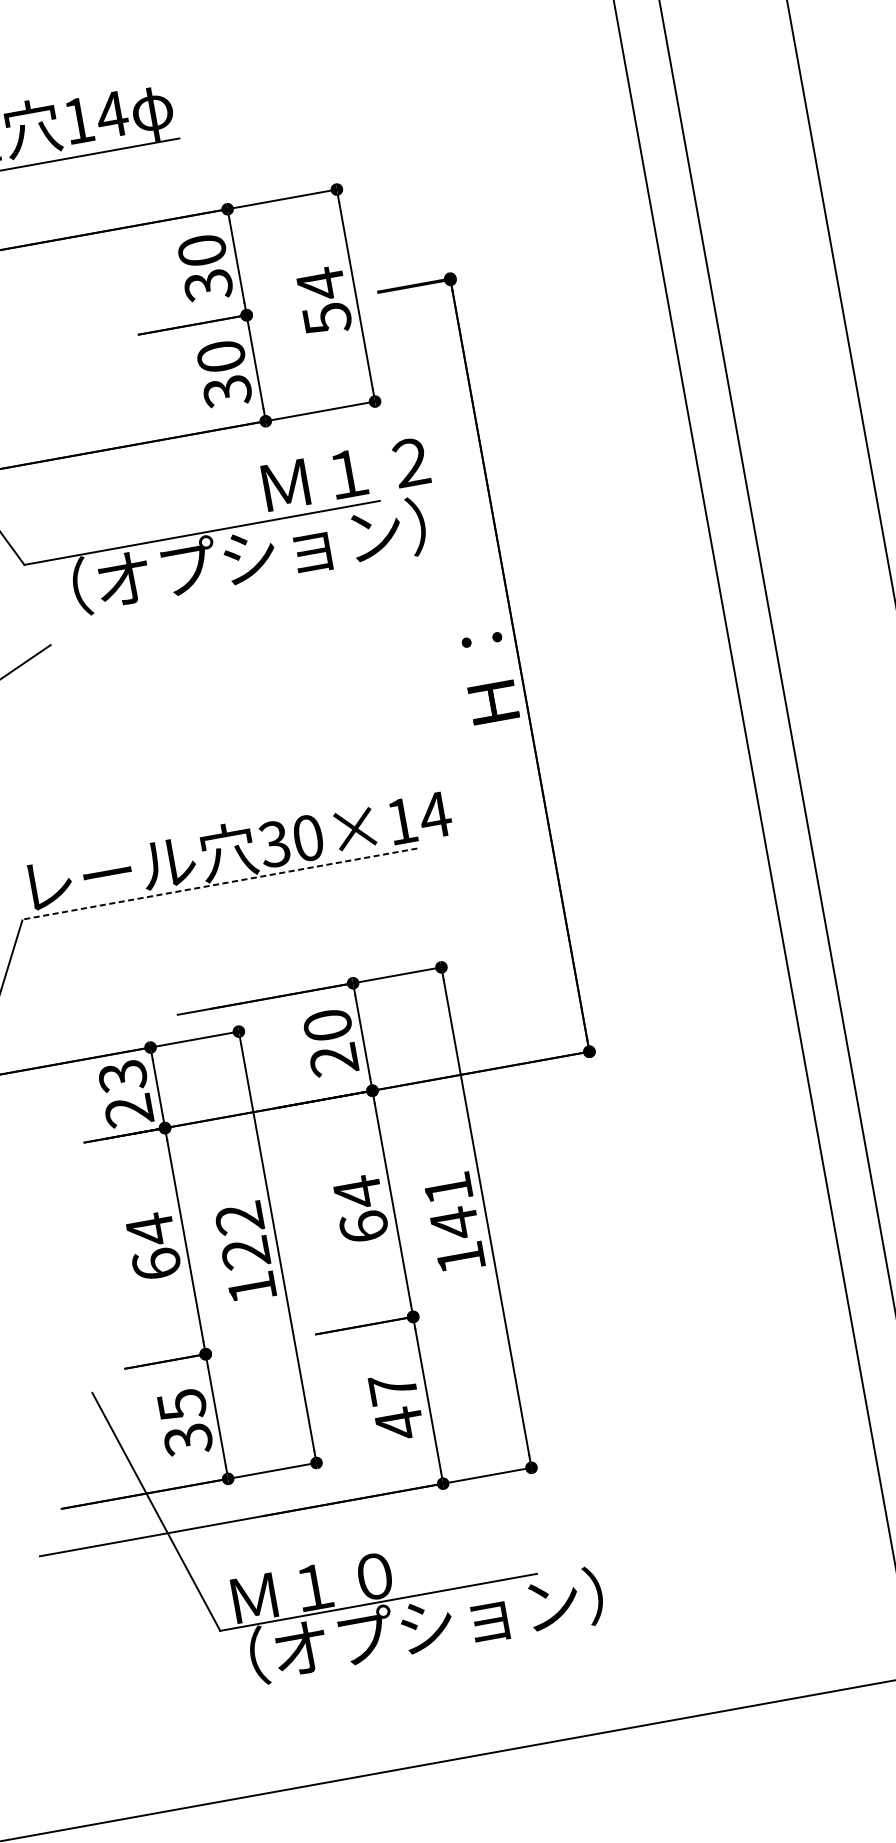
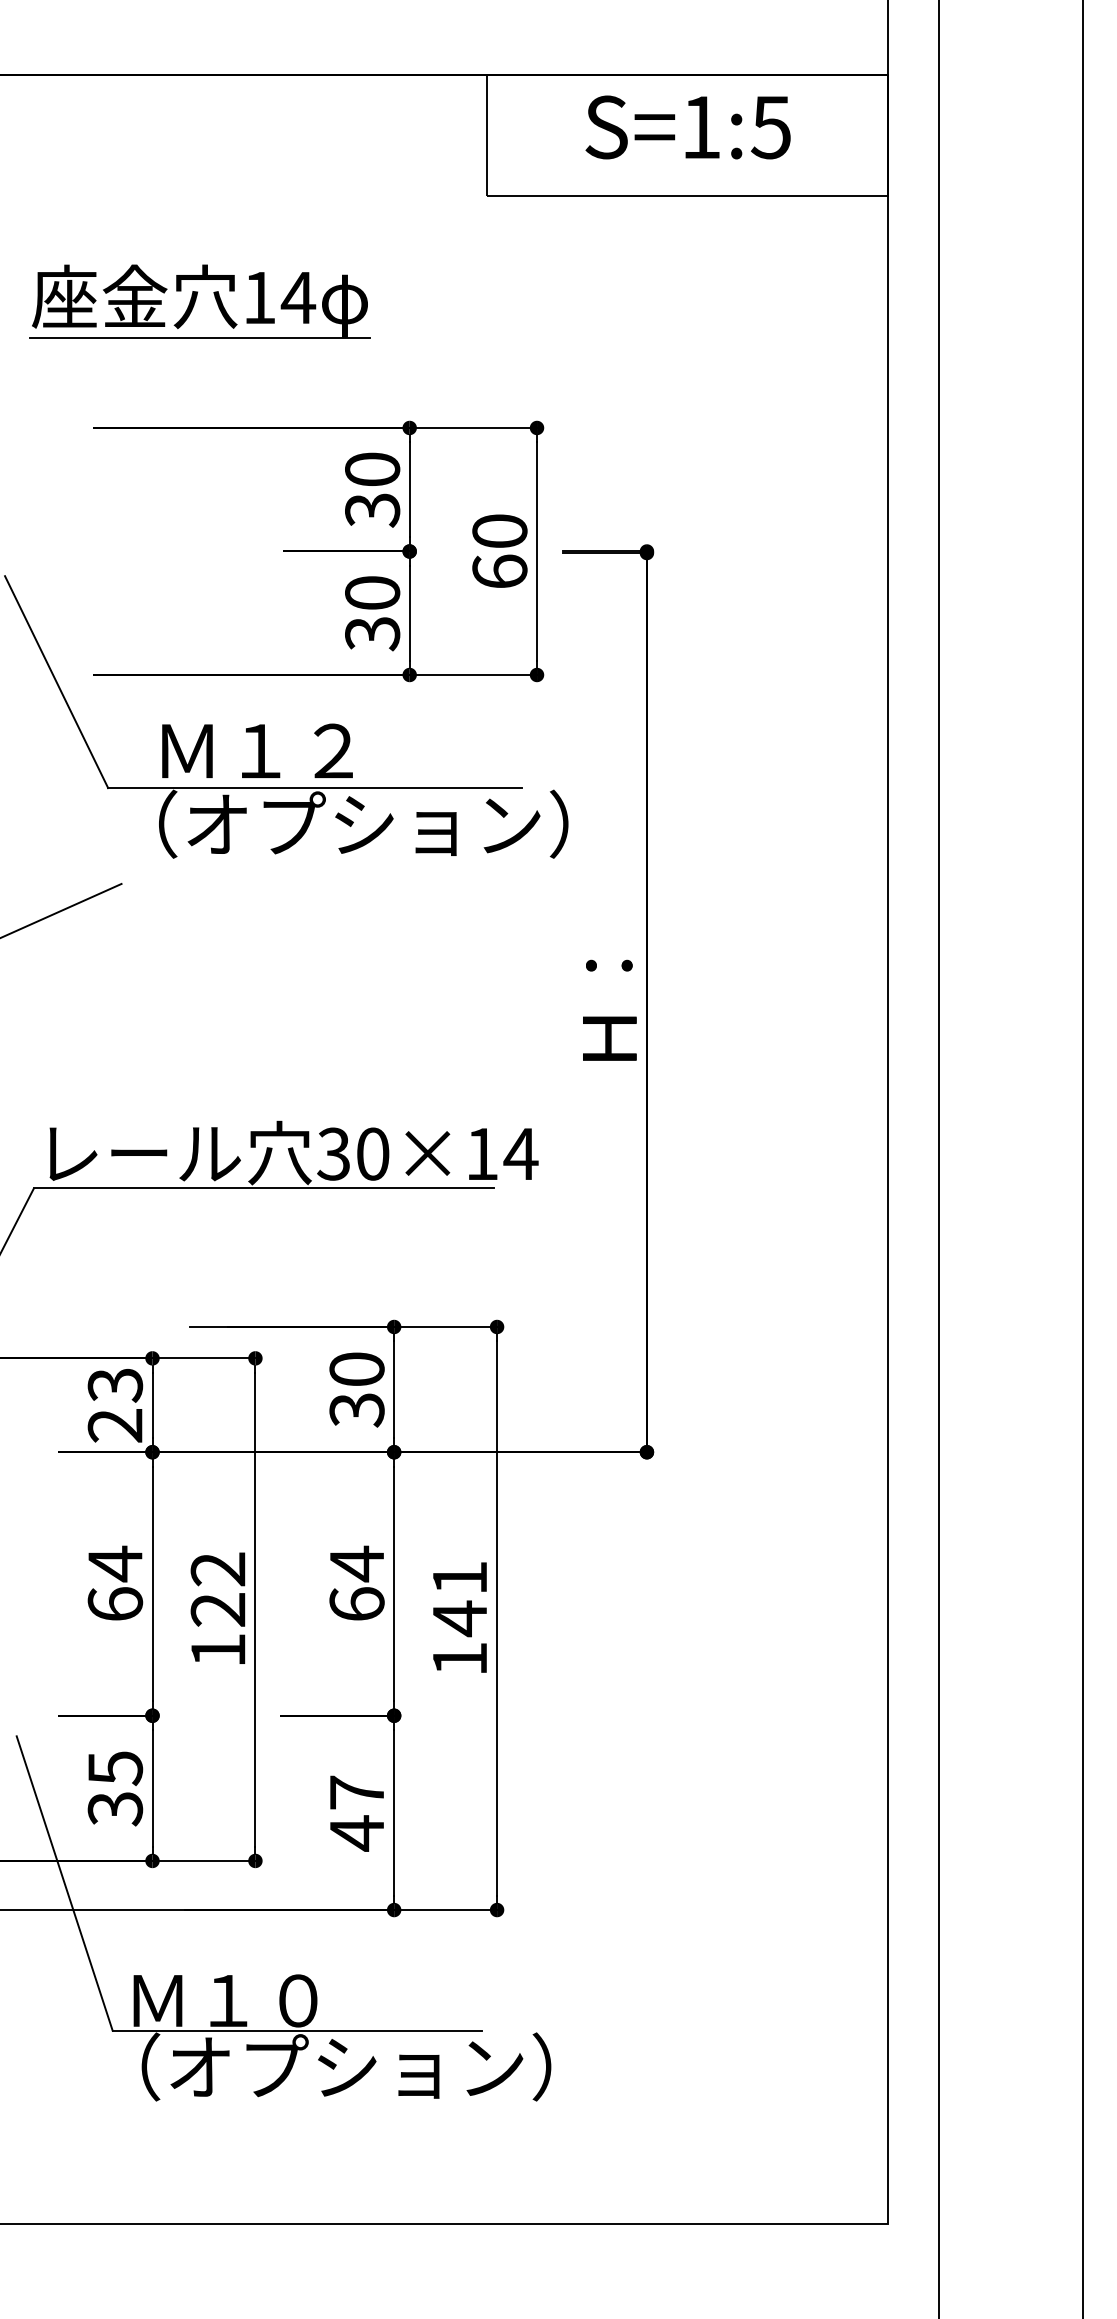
text: (323, 301) -> (499, 551), 54 -> 60
text: (345, 473) -> (257, 750), moved
line: (220, 883) -> (264, 1187), dashed -> solid
text: (333, 1060) -> (356, 1410), 20 -> 30

